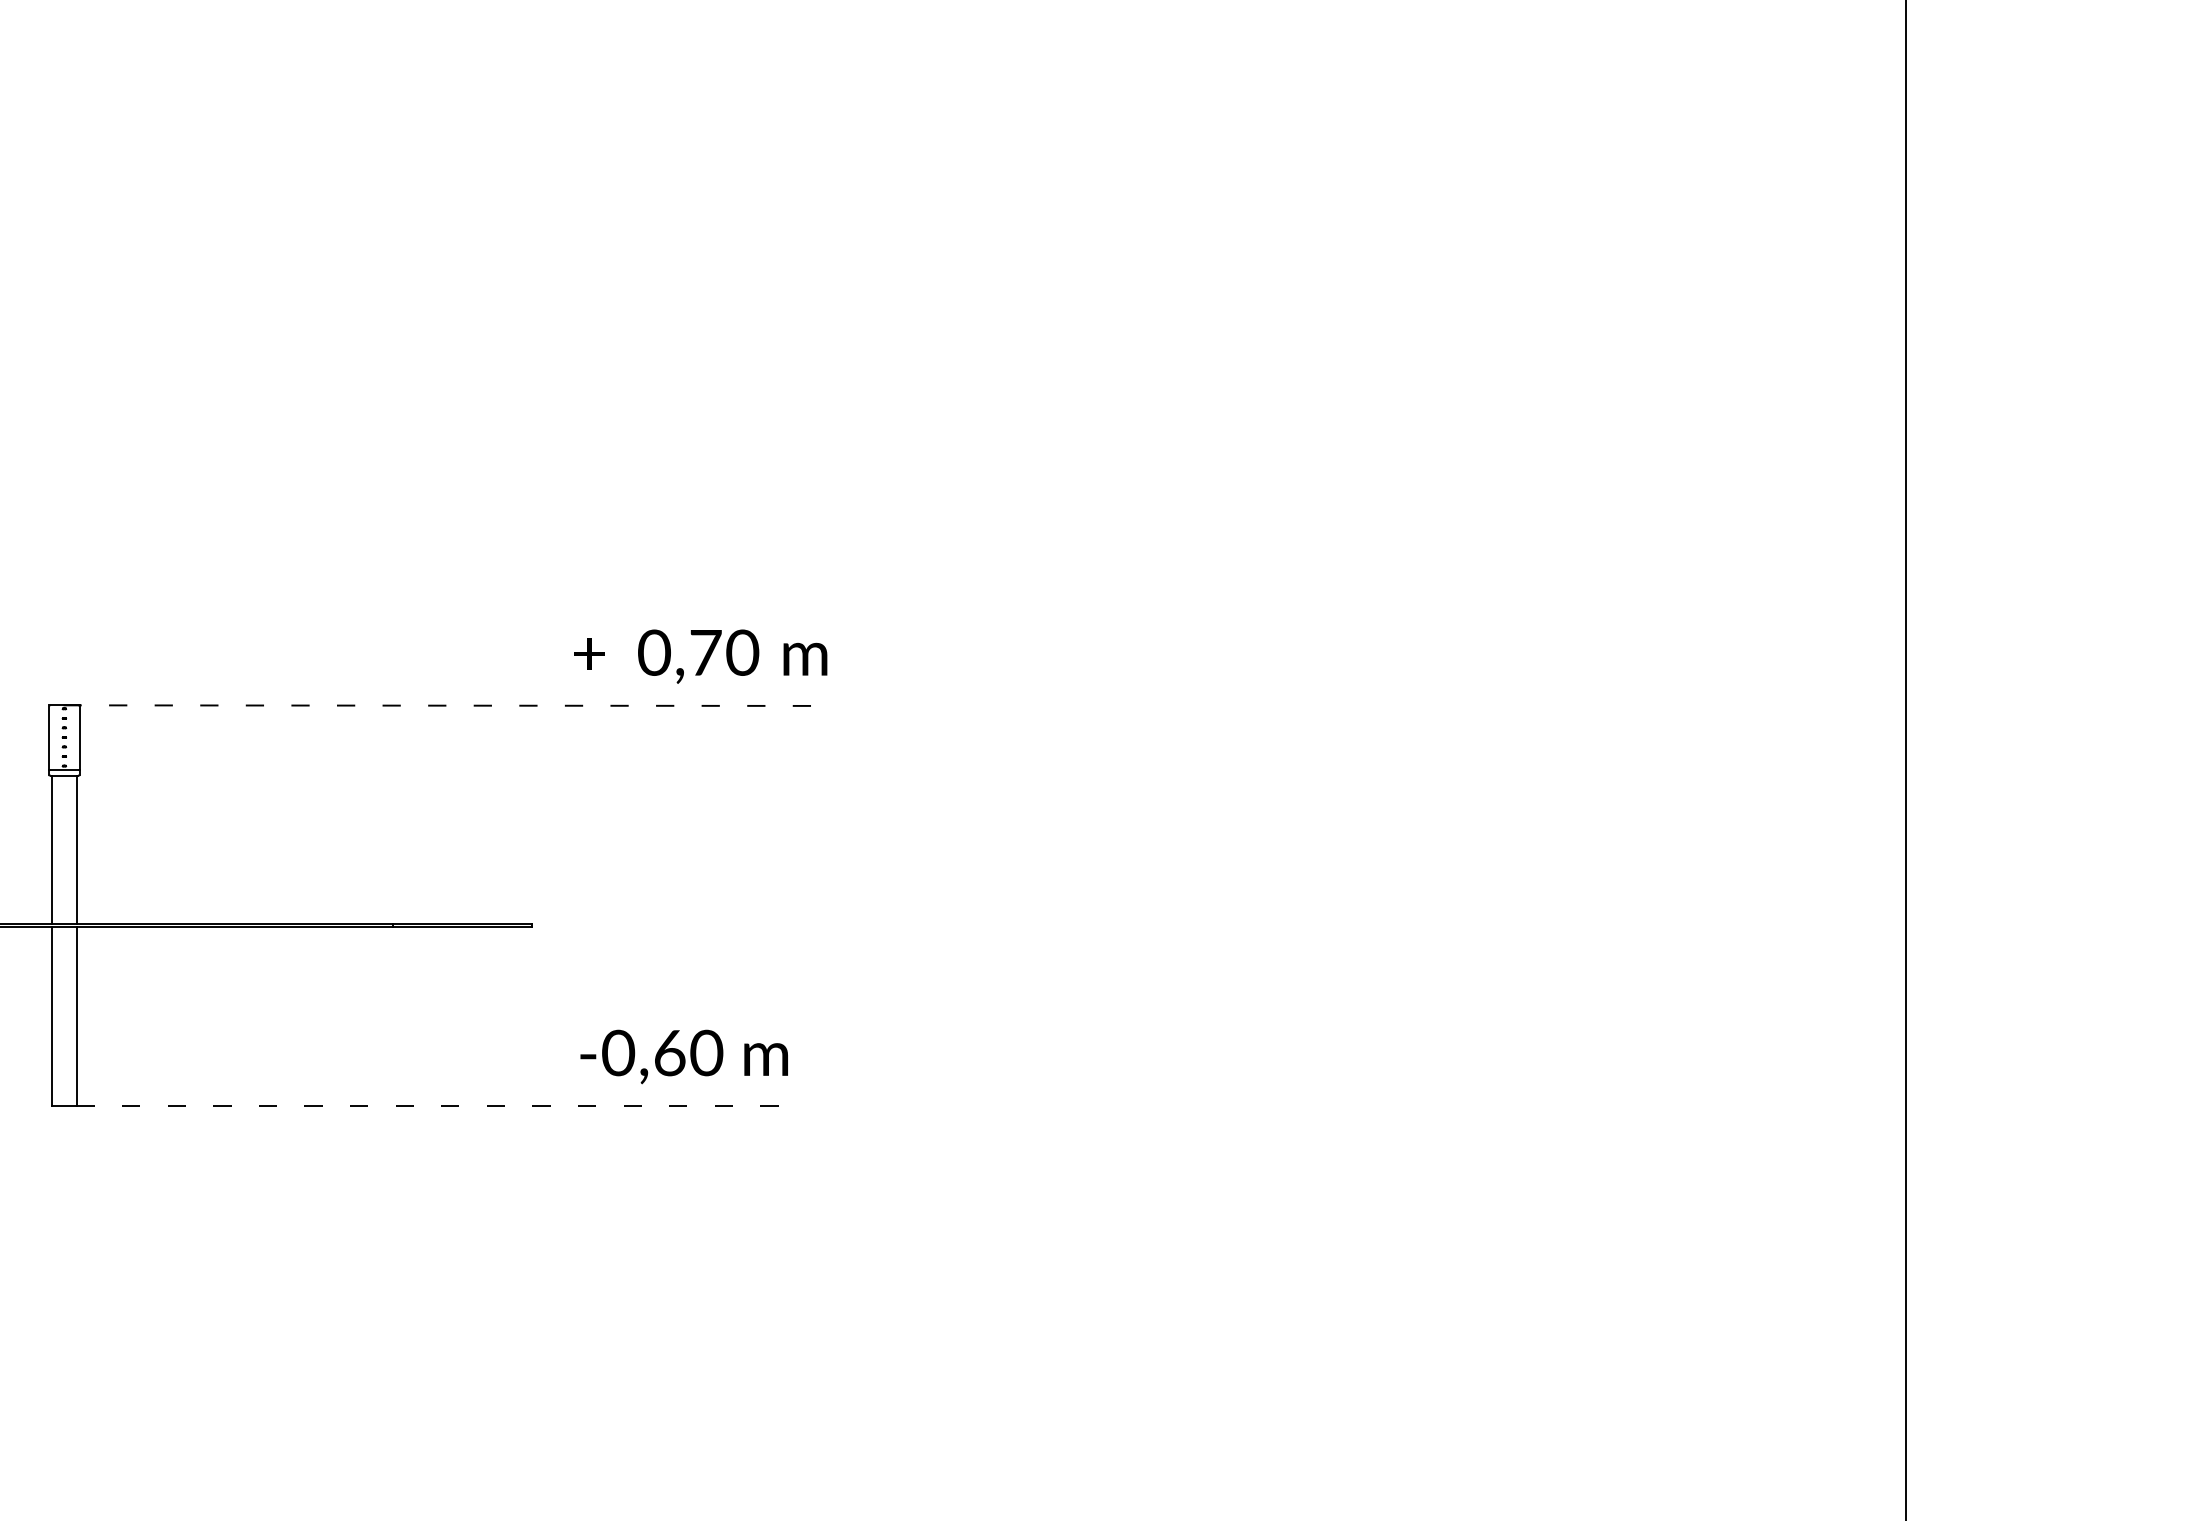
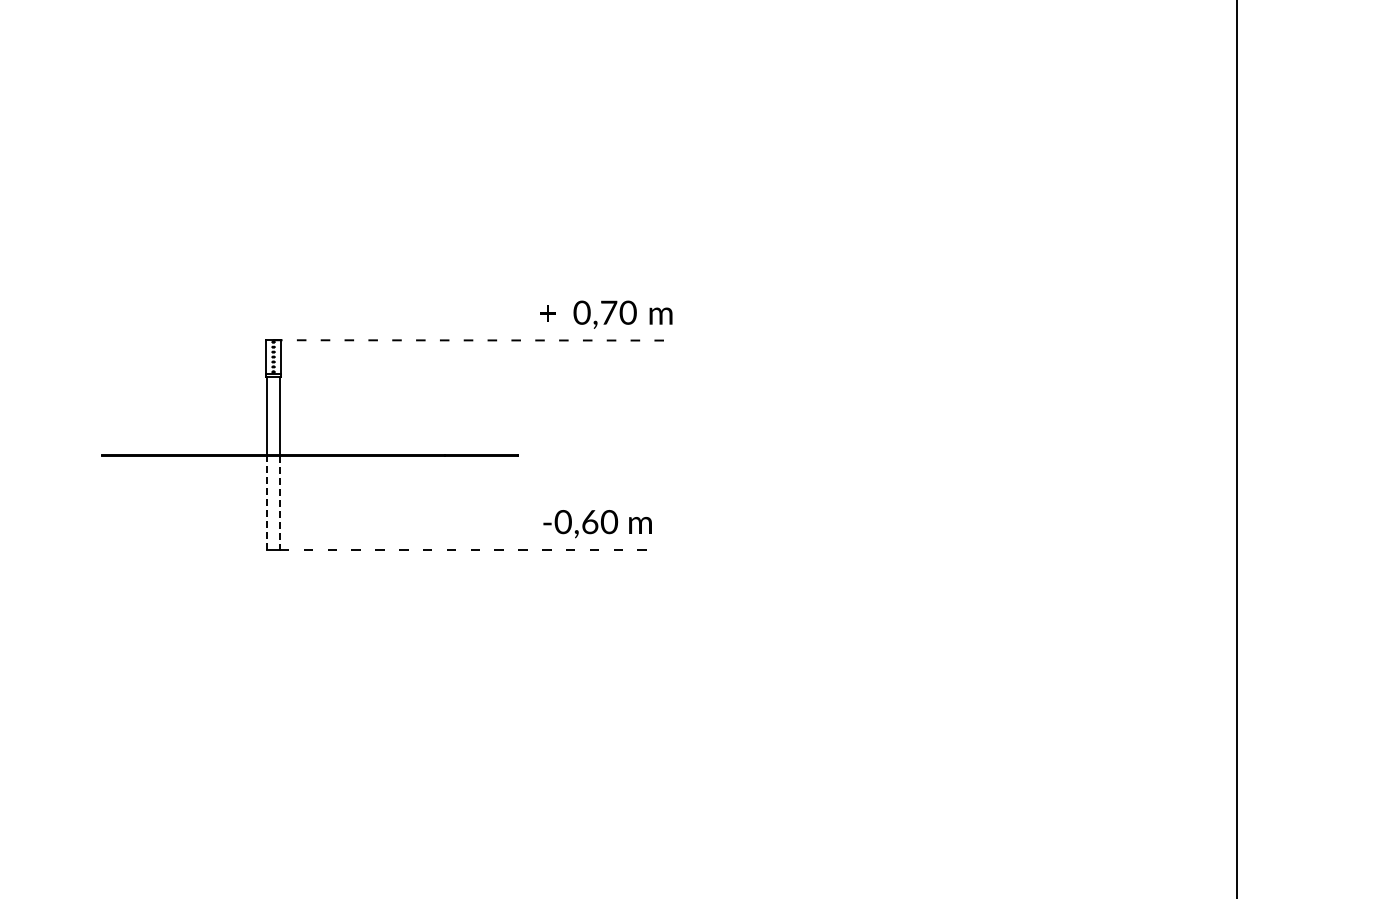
line: (52, 1017) -> (267, 503), solid -> dashed
line: (75, 1017) -> (279, 503), solid -> dashed

